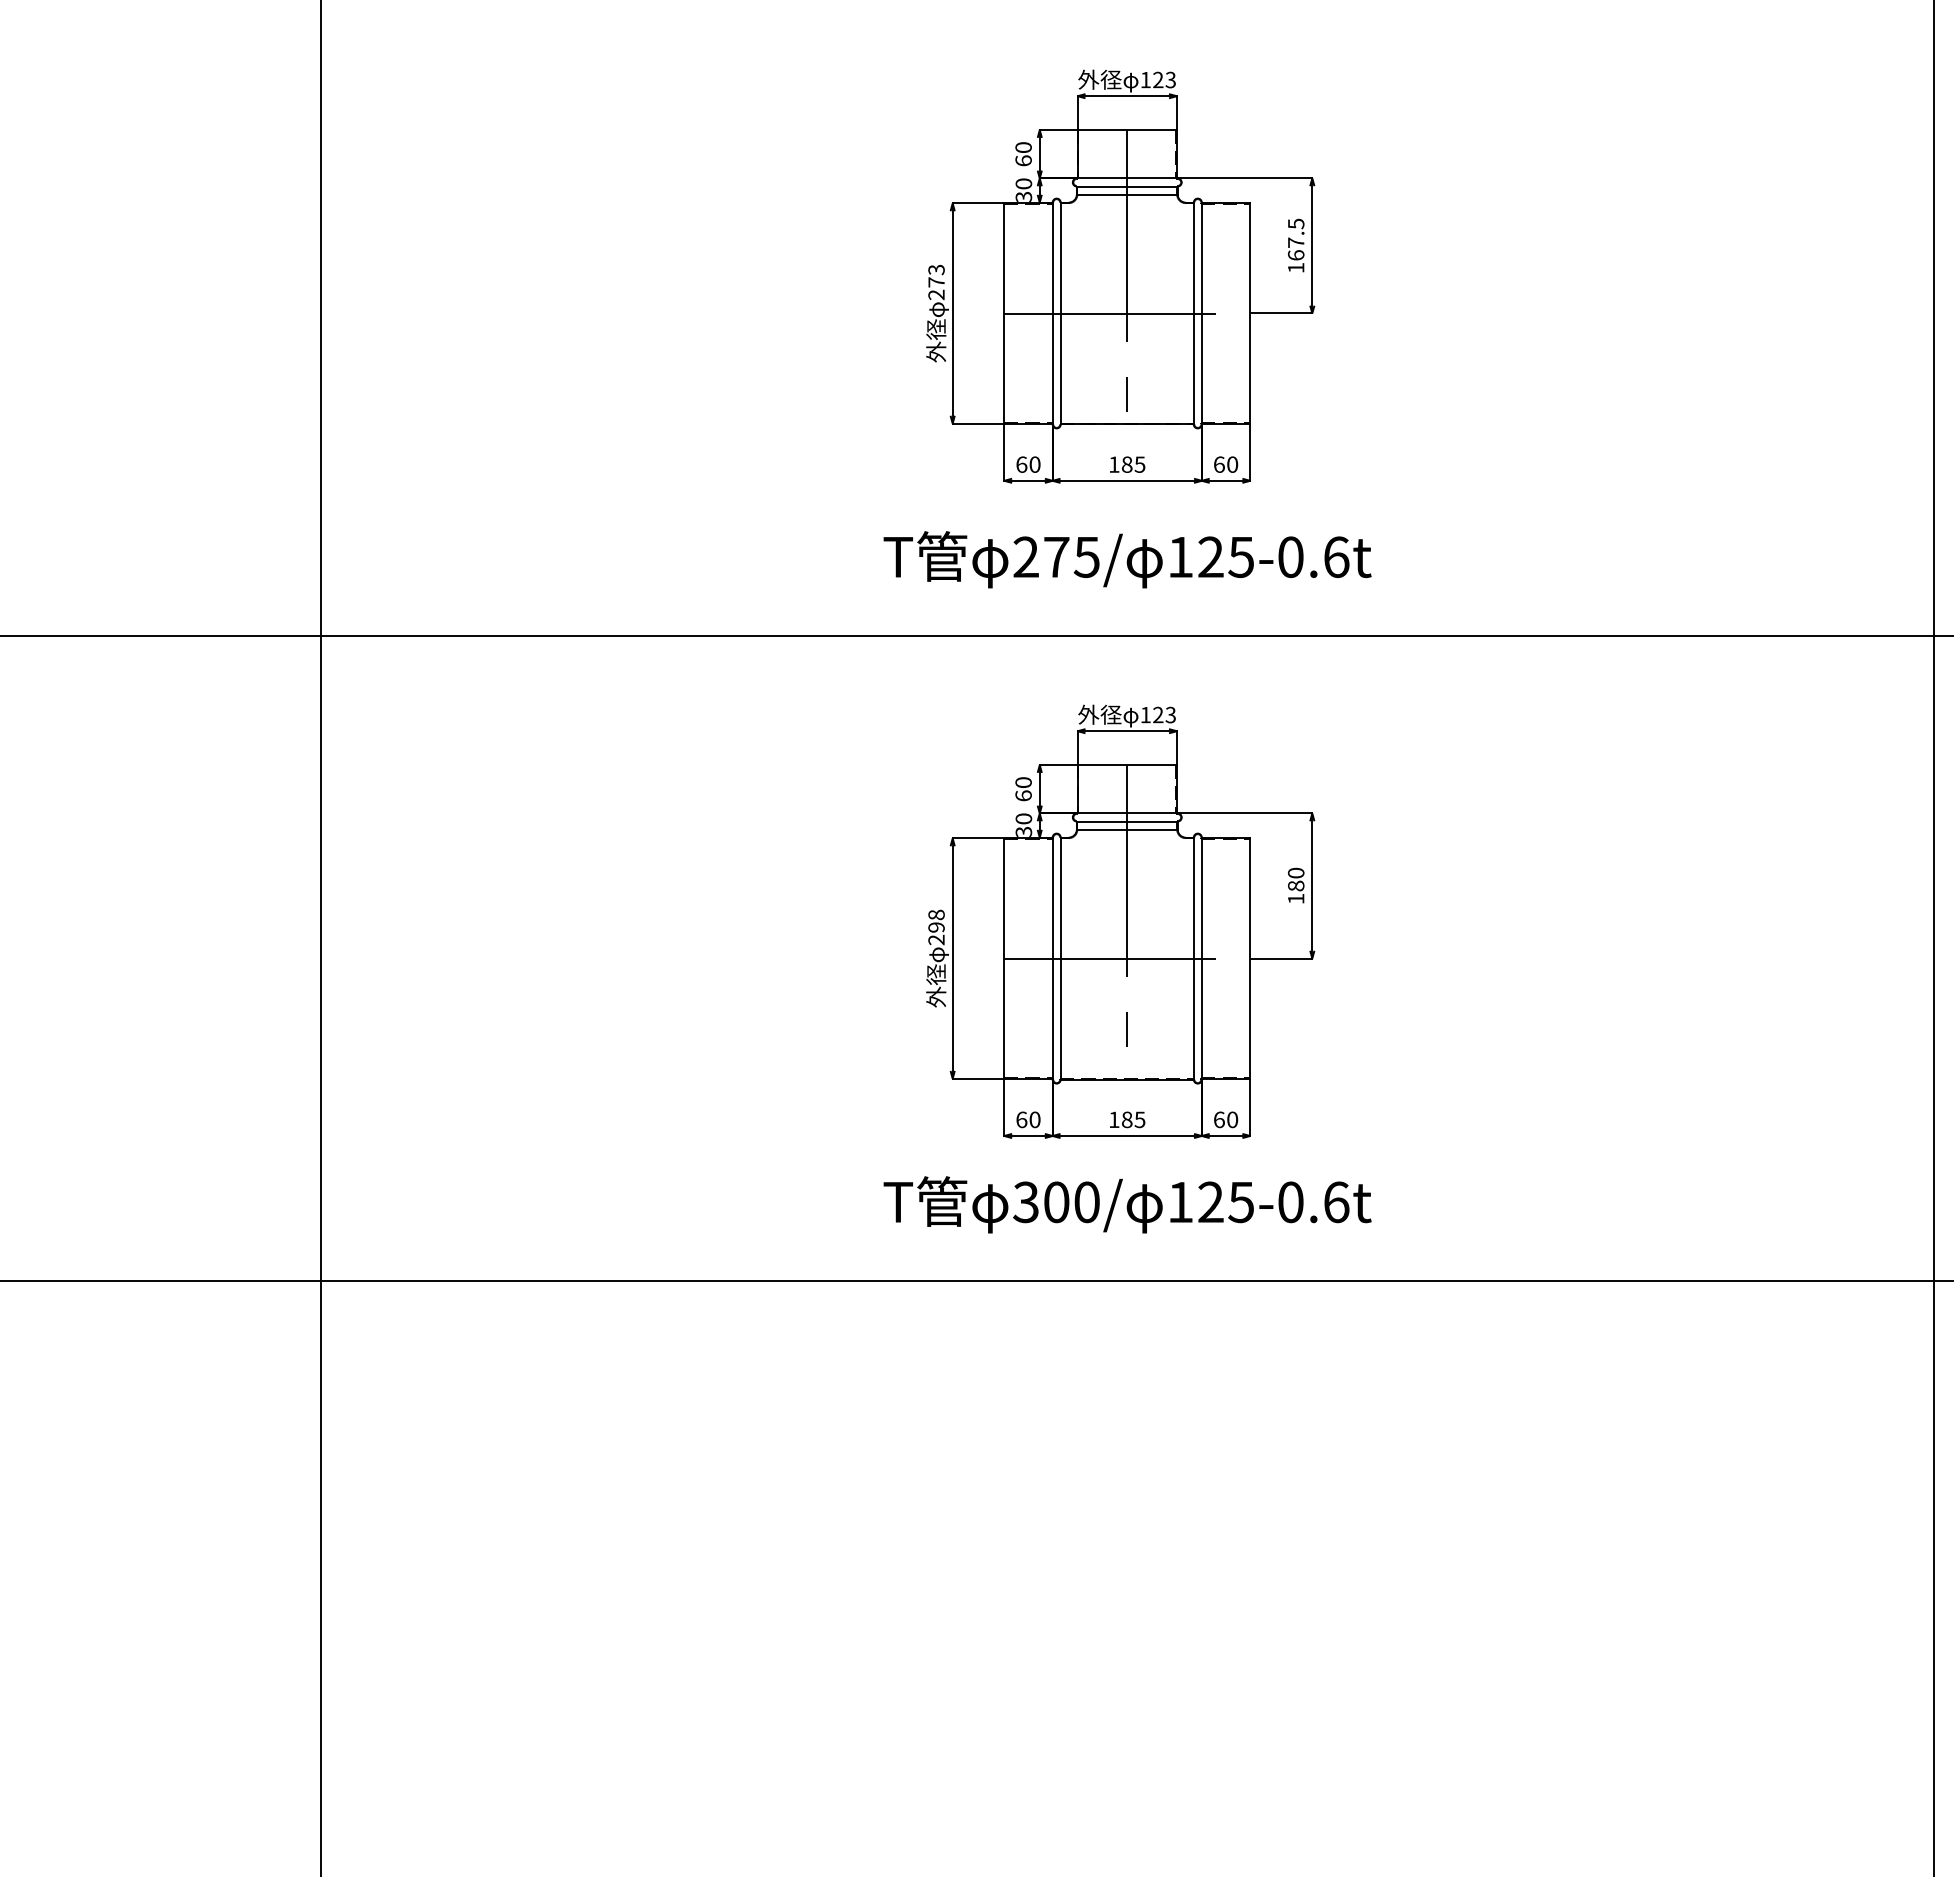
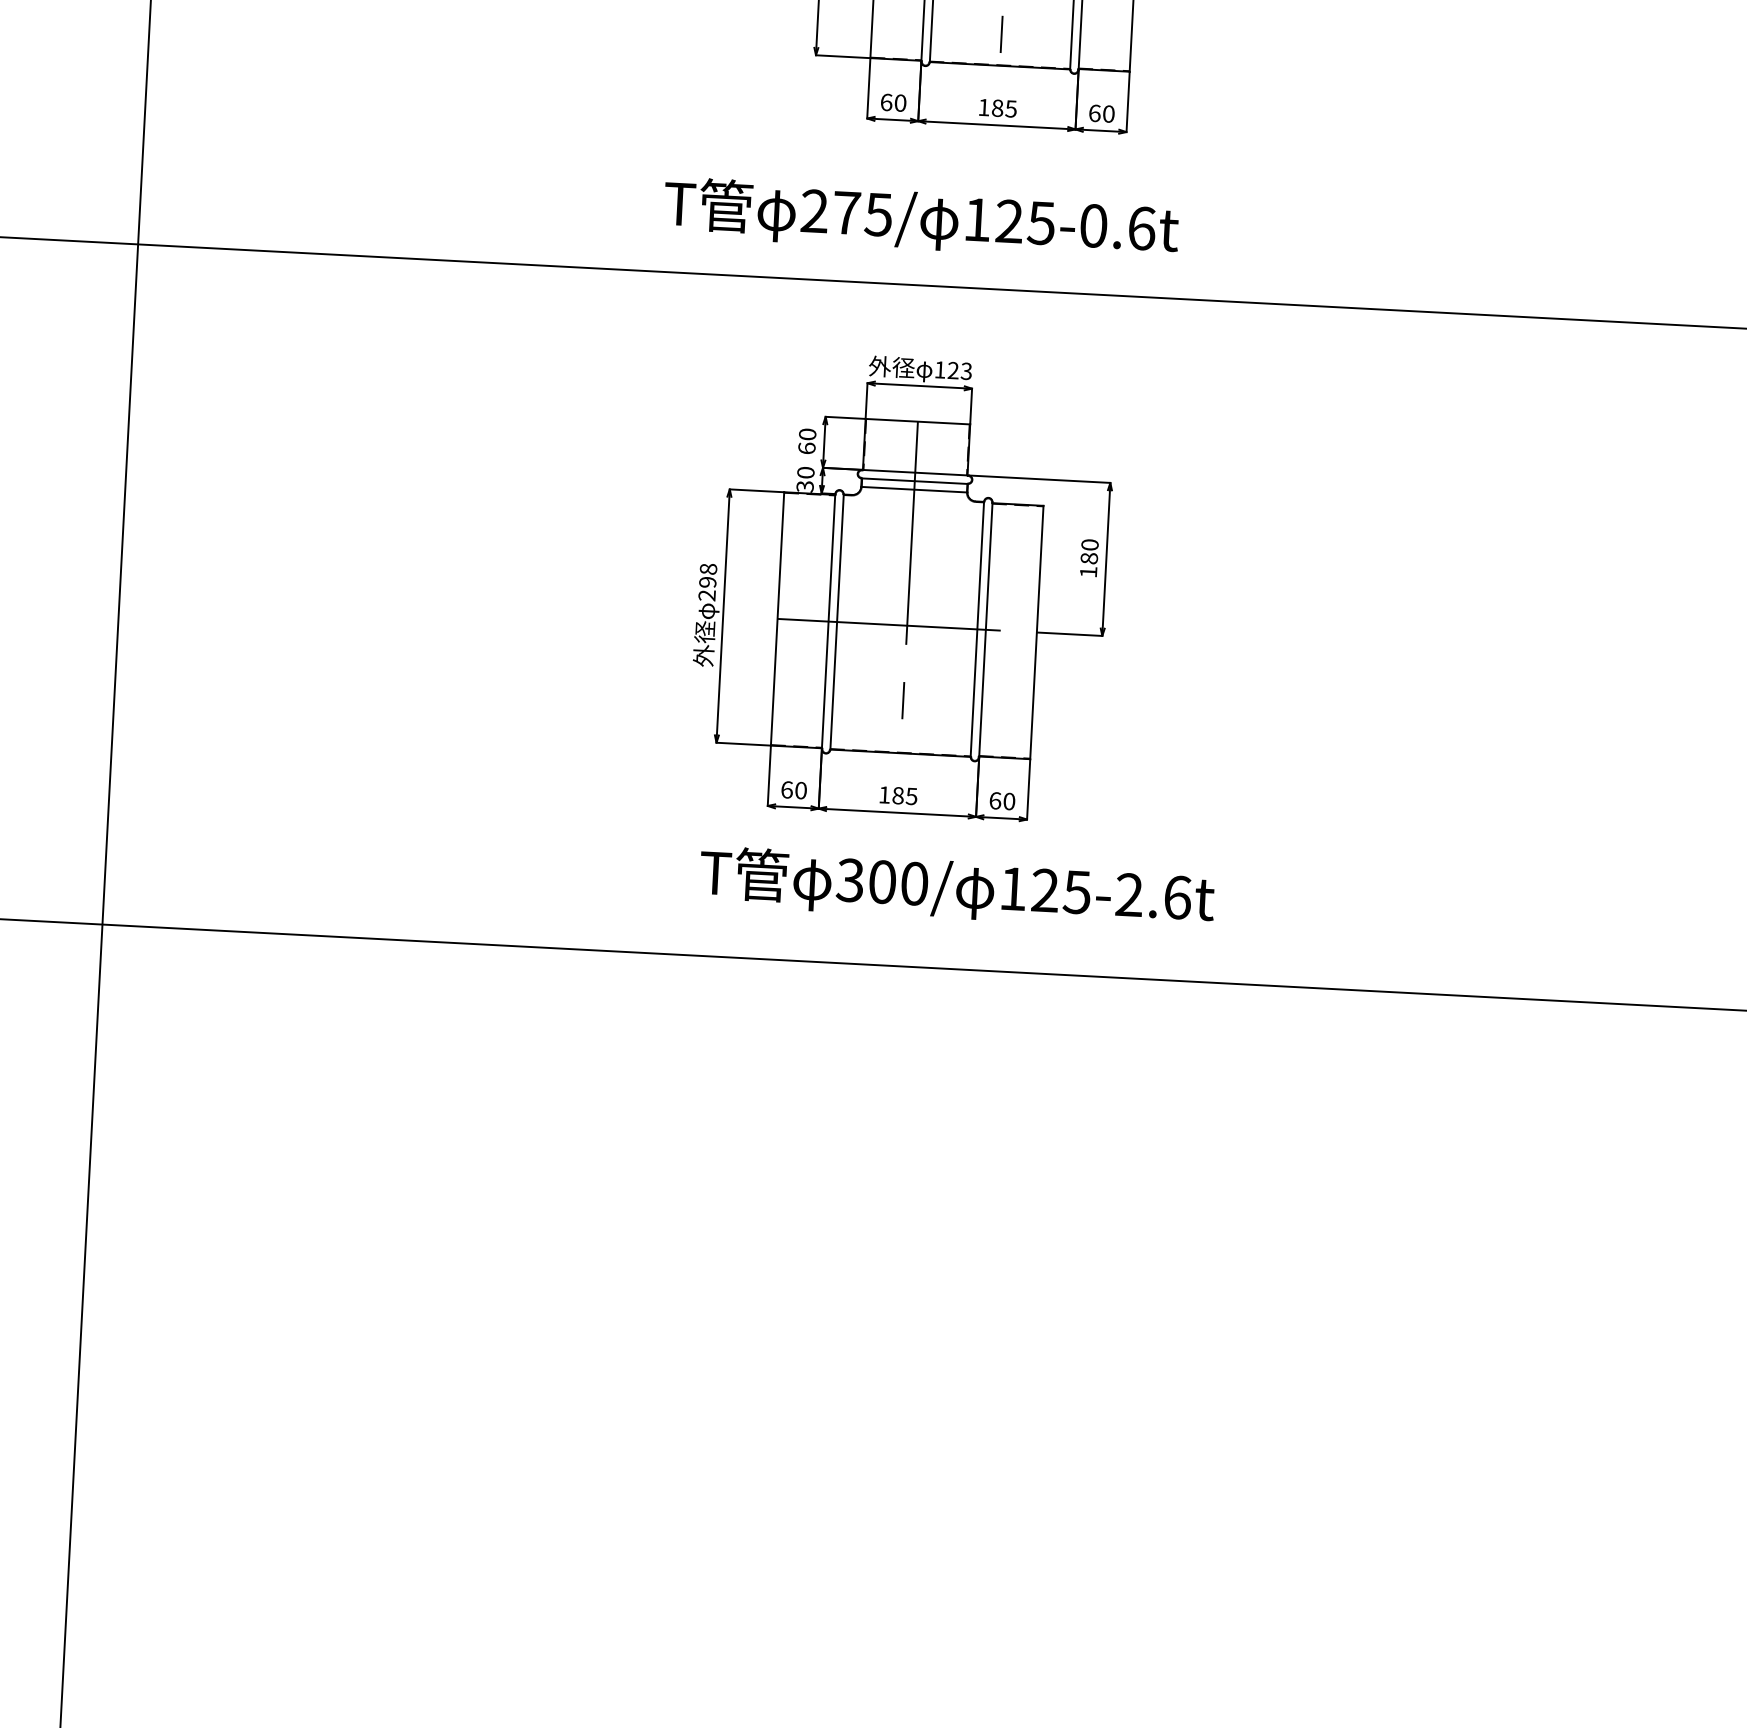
text: (1127, 559) -> (921, 219), moved
part: (1120, 921) -> (902, 586), moved
text: (1290, 1202) -> (1129, 895), 125-0.6t -> 125-2.6t

